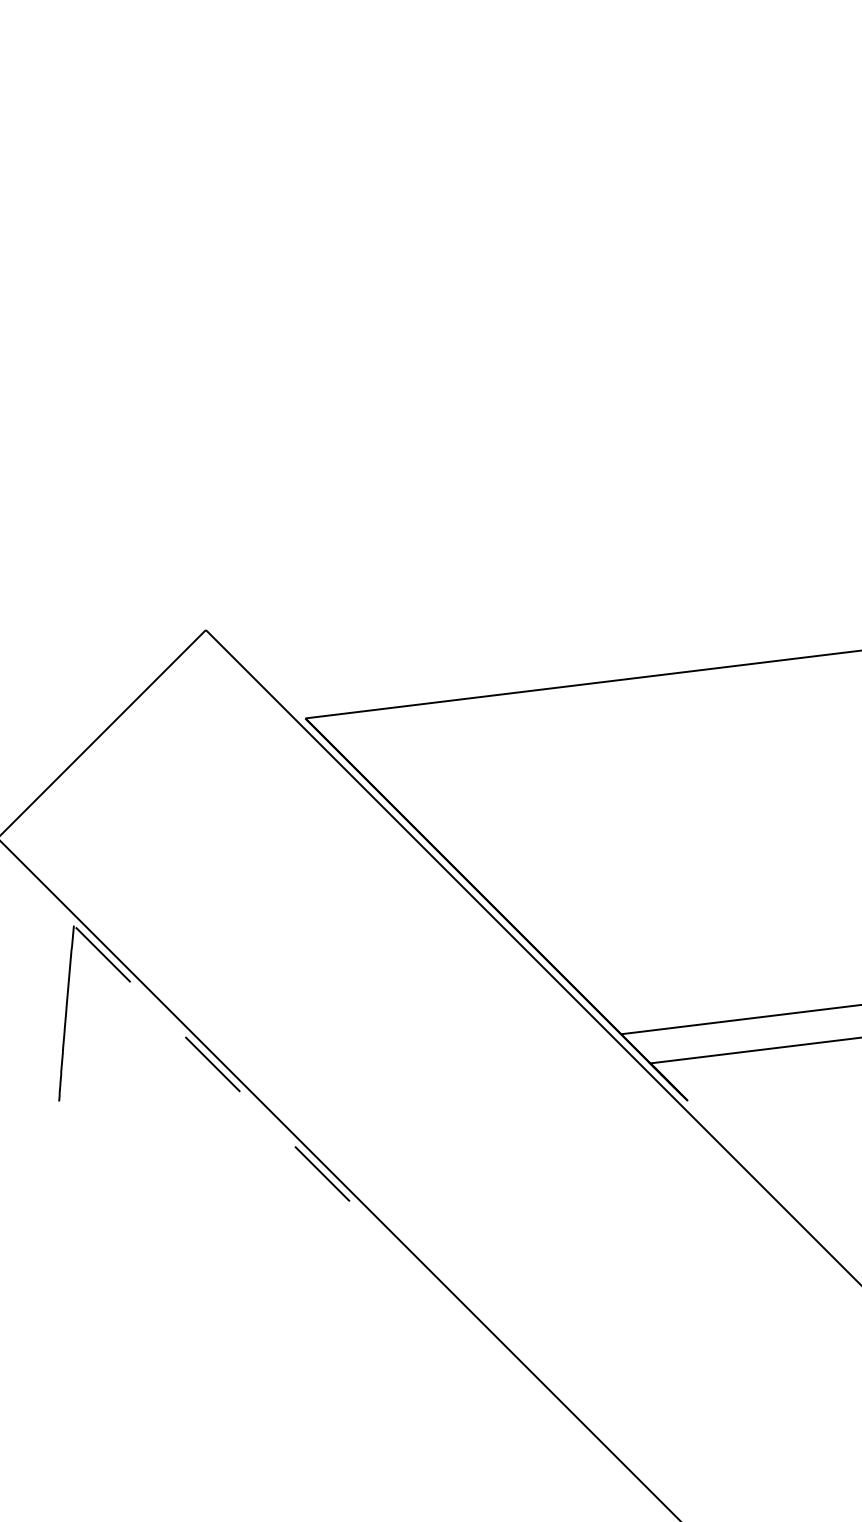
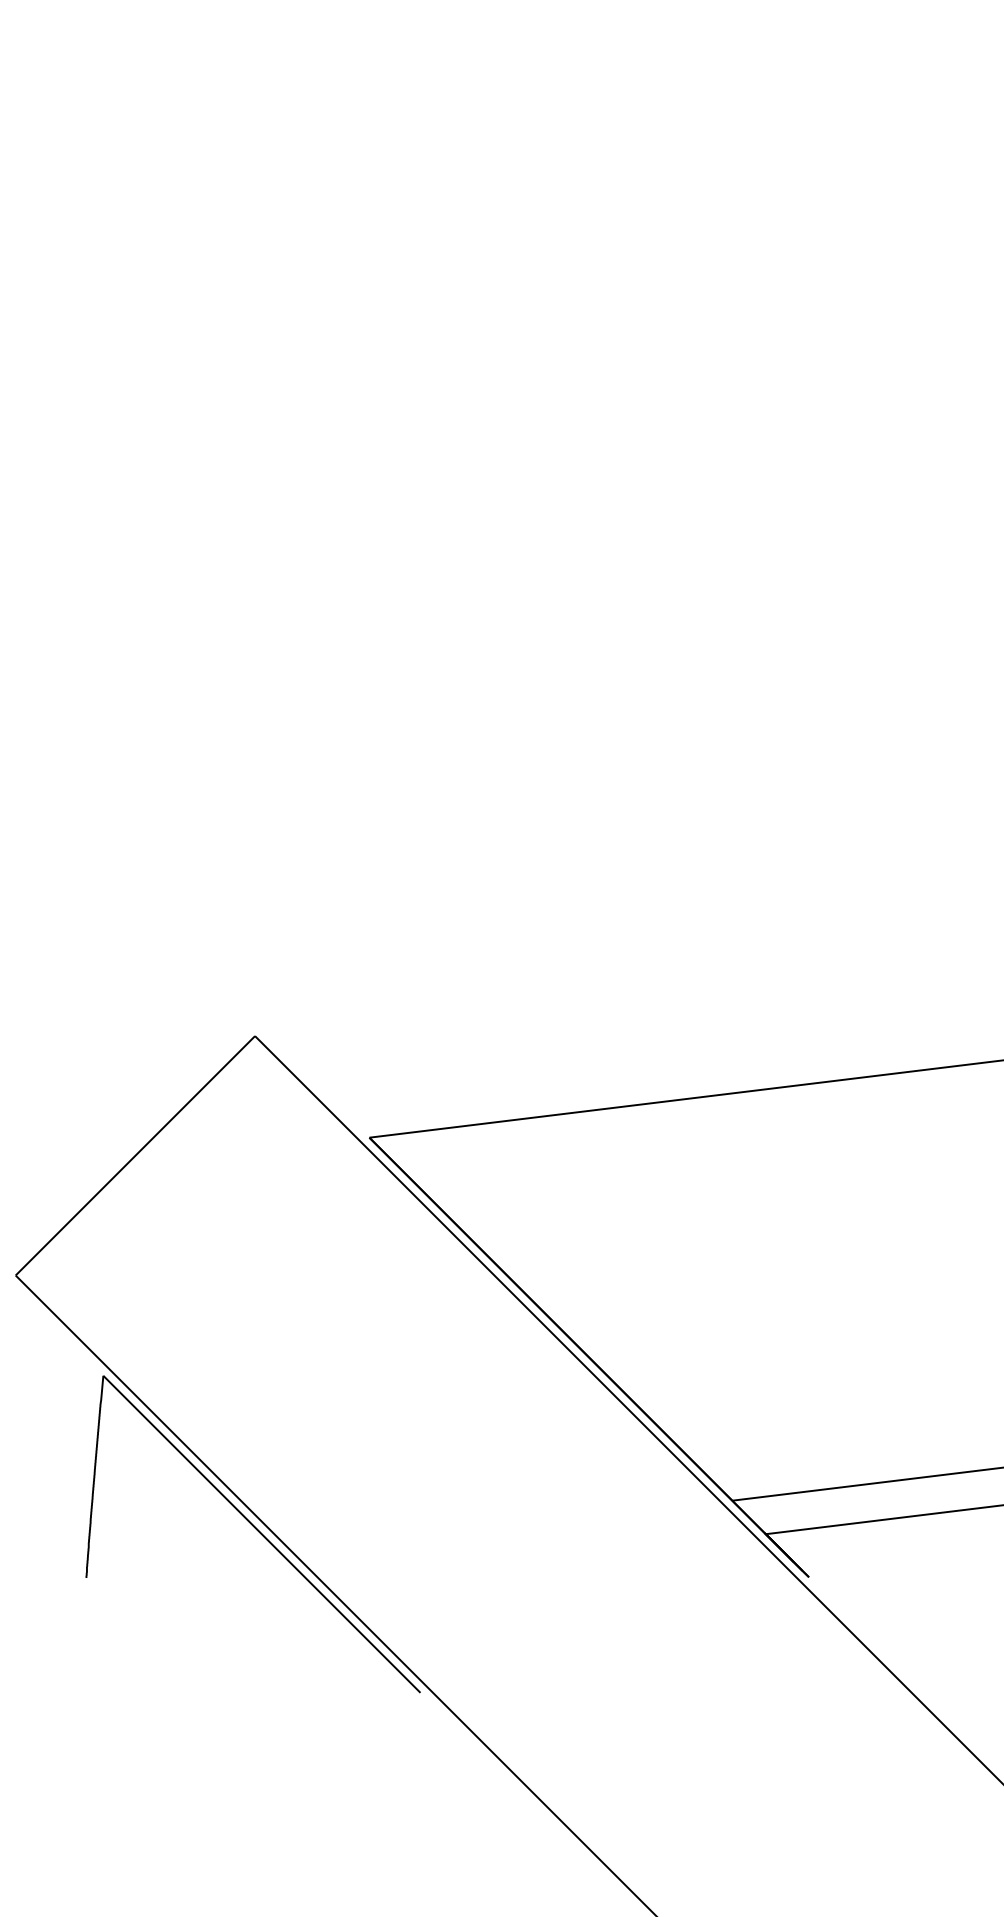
line: (211, 1062) -> (261, 1533), dashed -> solid

